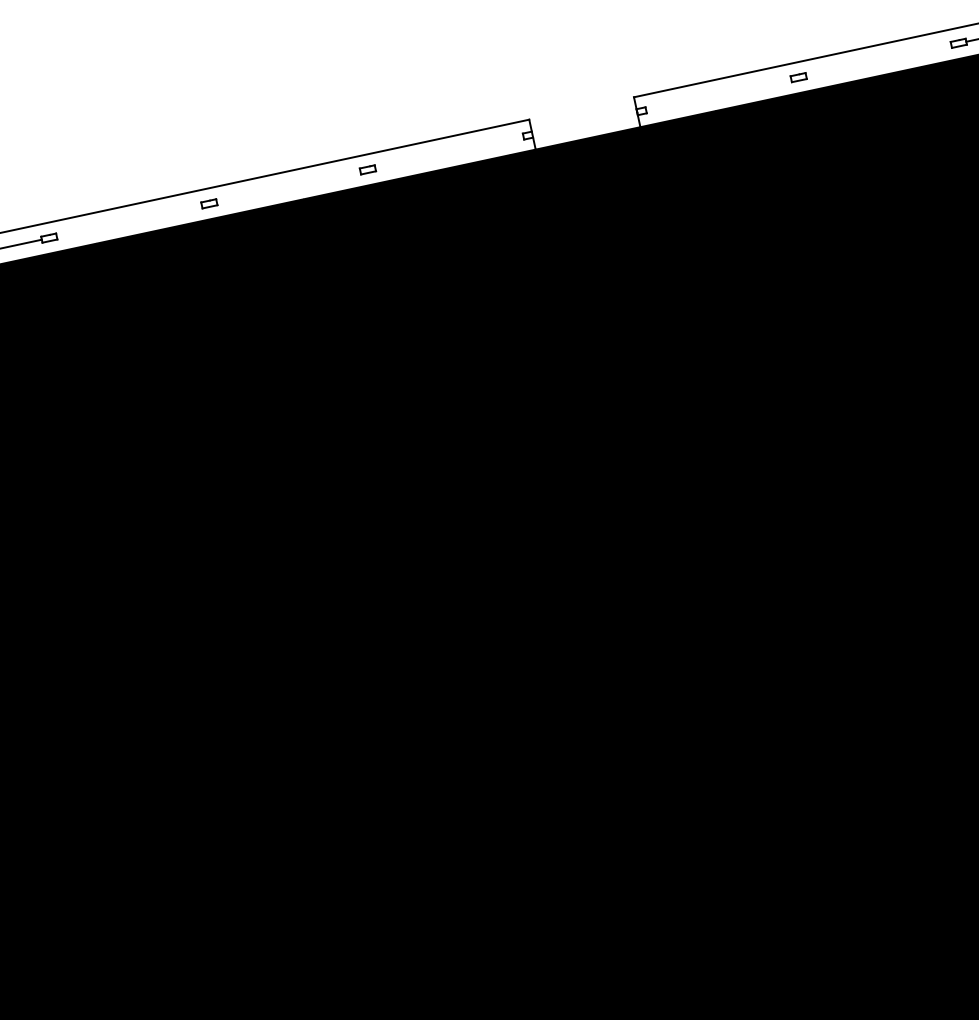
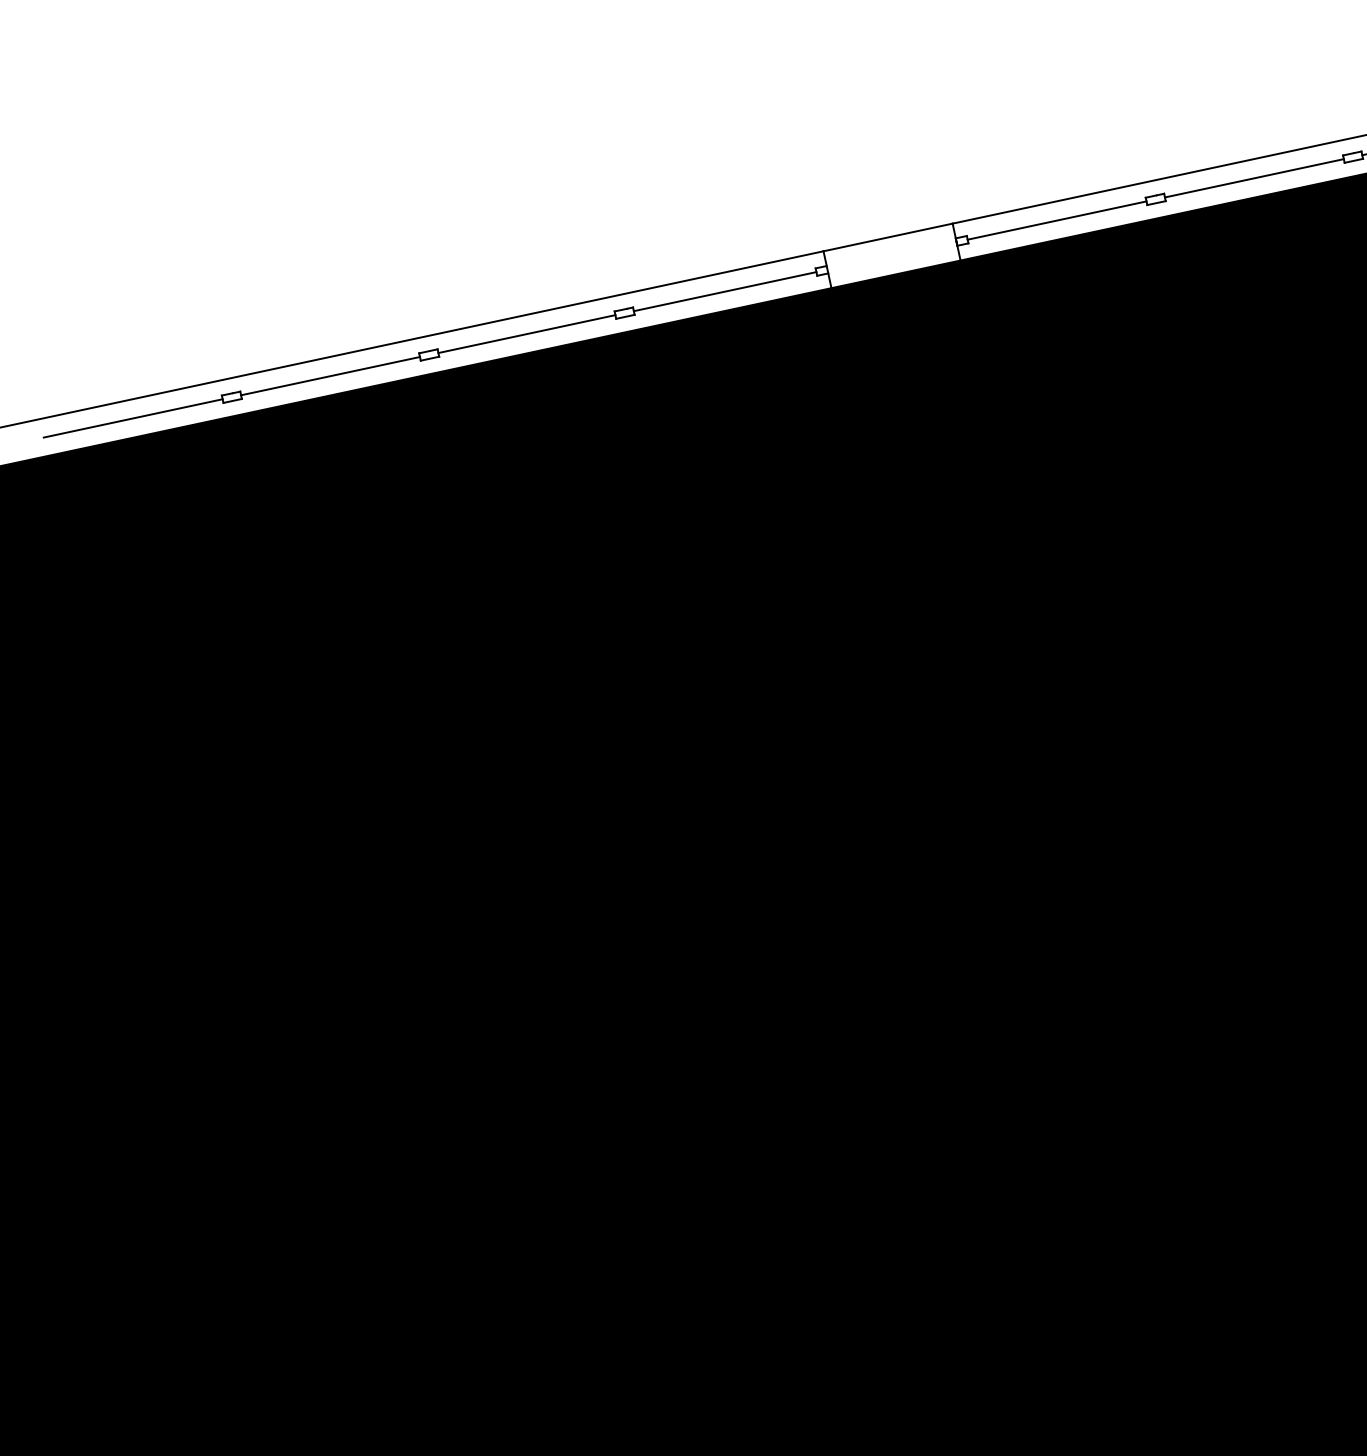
line: (878, 60) -> (1253, 178), added
line: (718, 94) -> (1056, 220), added
line: (581, 108) -> (887, 237), added
line: (448, 152) -> (724, 291), added
line: (288, 187) -> (526, 334), added
line: (129, 221) -> (330, 376), added

